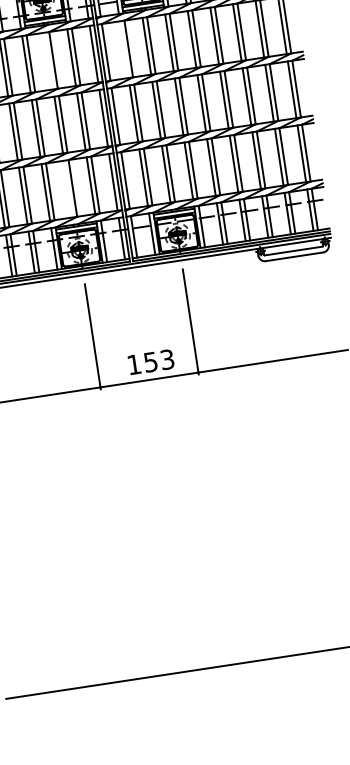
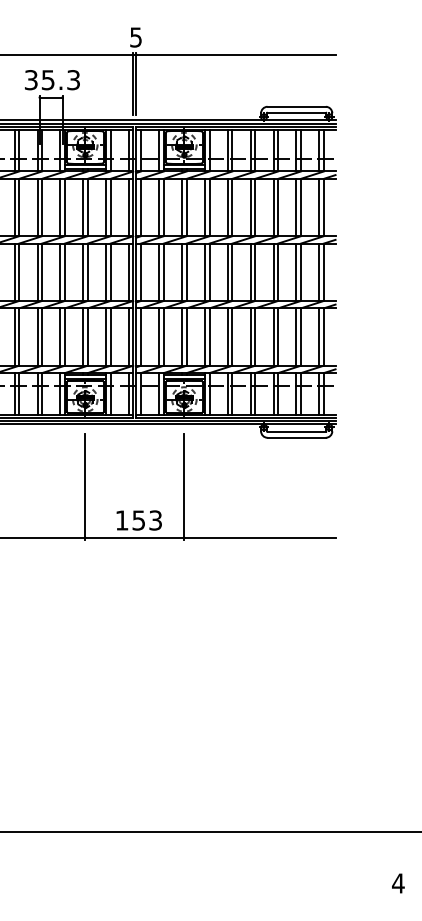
line: (124, 49) -> (159, 207), added
line: (49, 60) -> (83, 207), added
line: (68, 188) -> (83, 336), added

